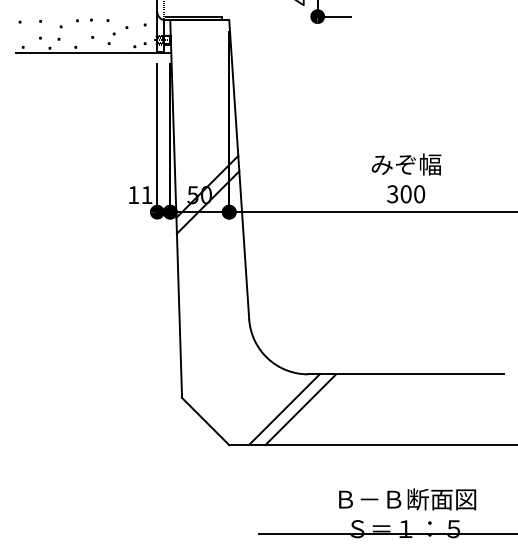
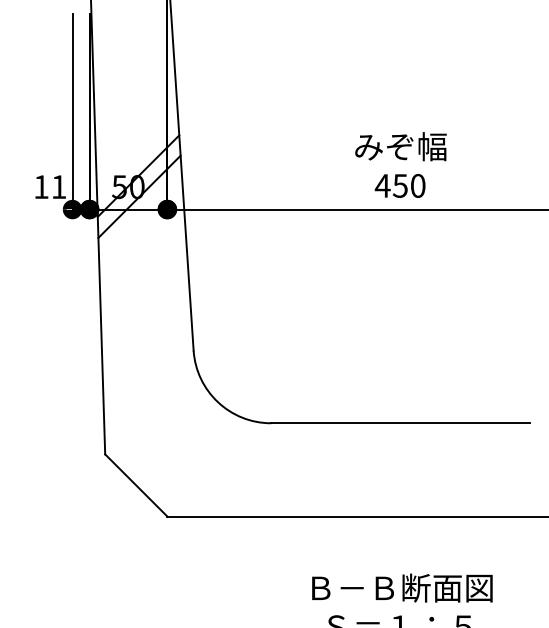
text: (398, 194) -> (390, 186), 300 -> 450
line: (283, 409) -> (238, 469), removed
line: (300, 409) -> (261, 469), removed

